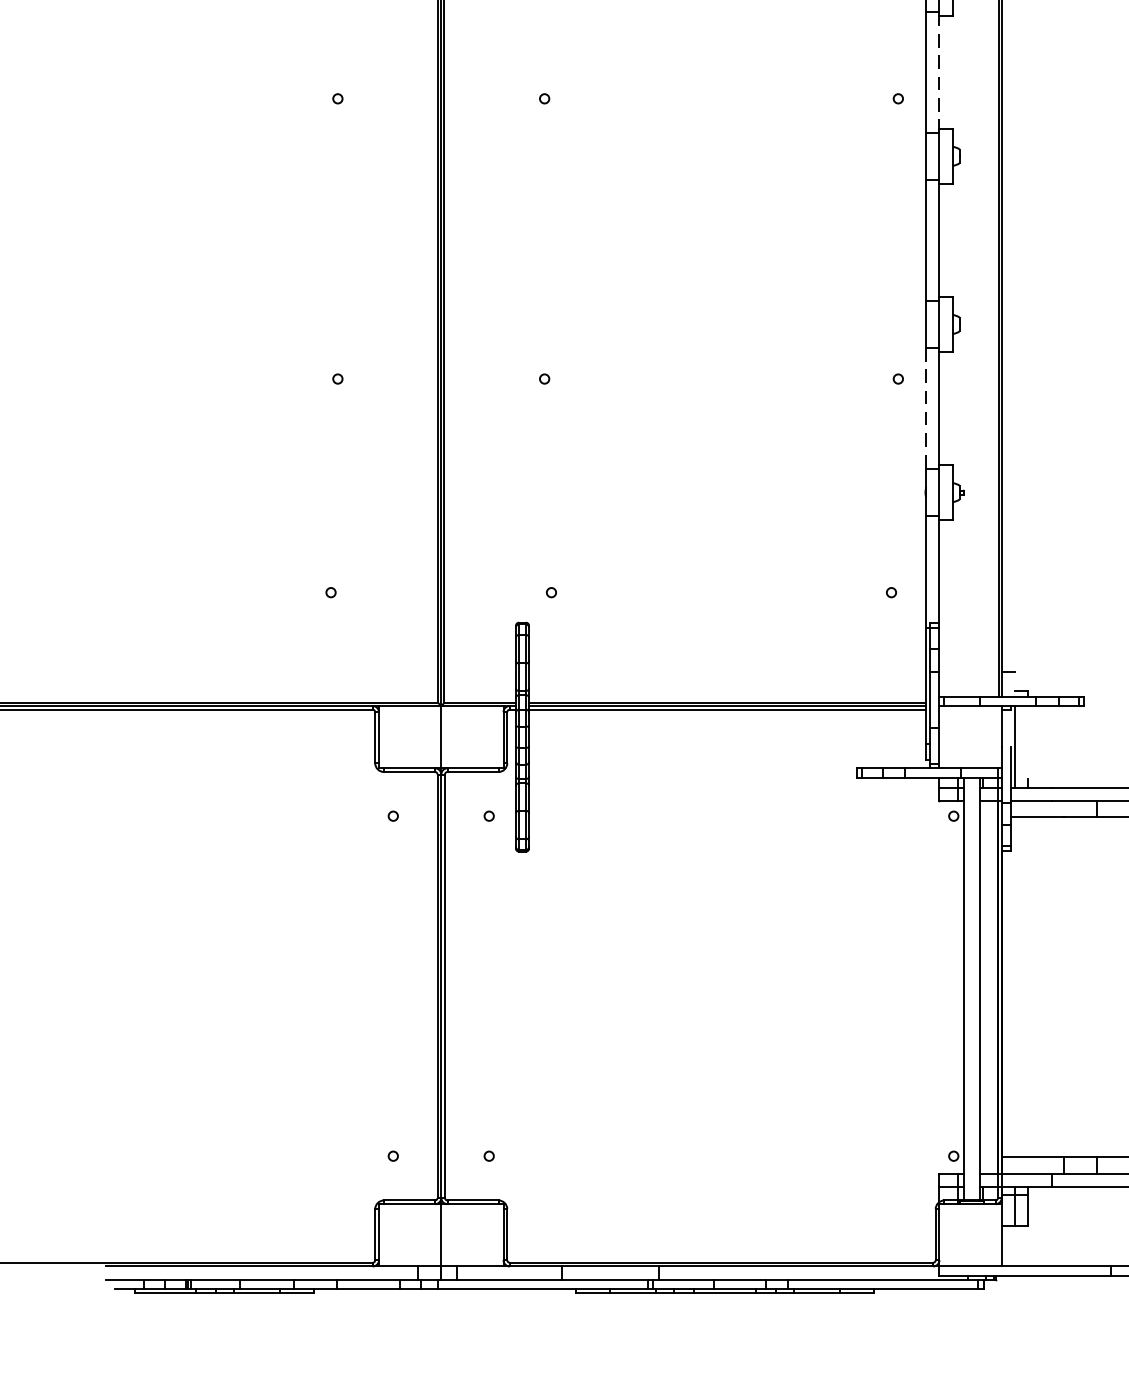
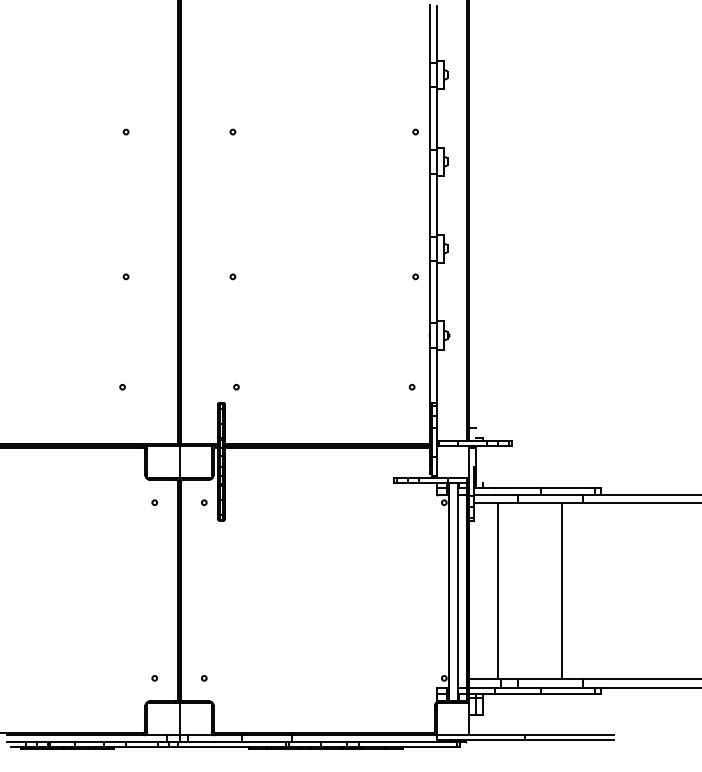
line: (938, 70) -> (436, 117), dashed -> solid
line: (927, 409) -> (430, 292), dashed -> solid
line: (1056, 988) -> (497, 591), added

